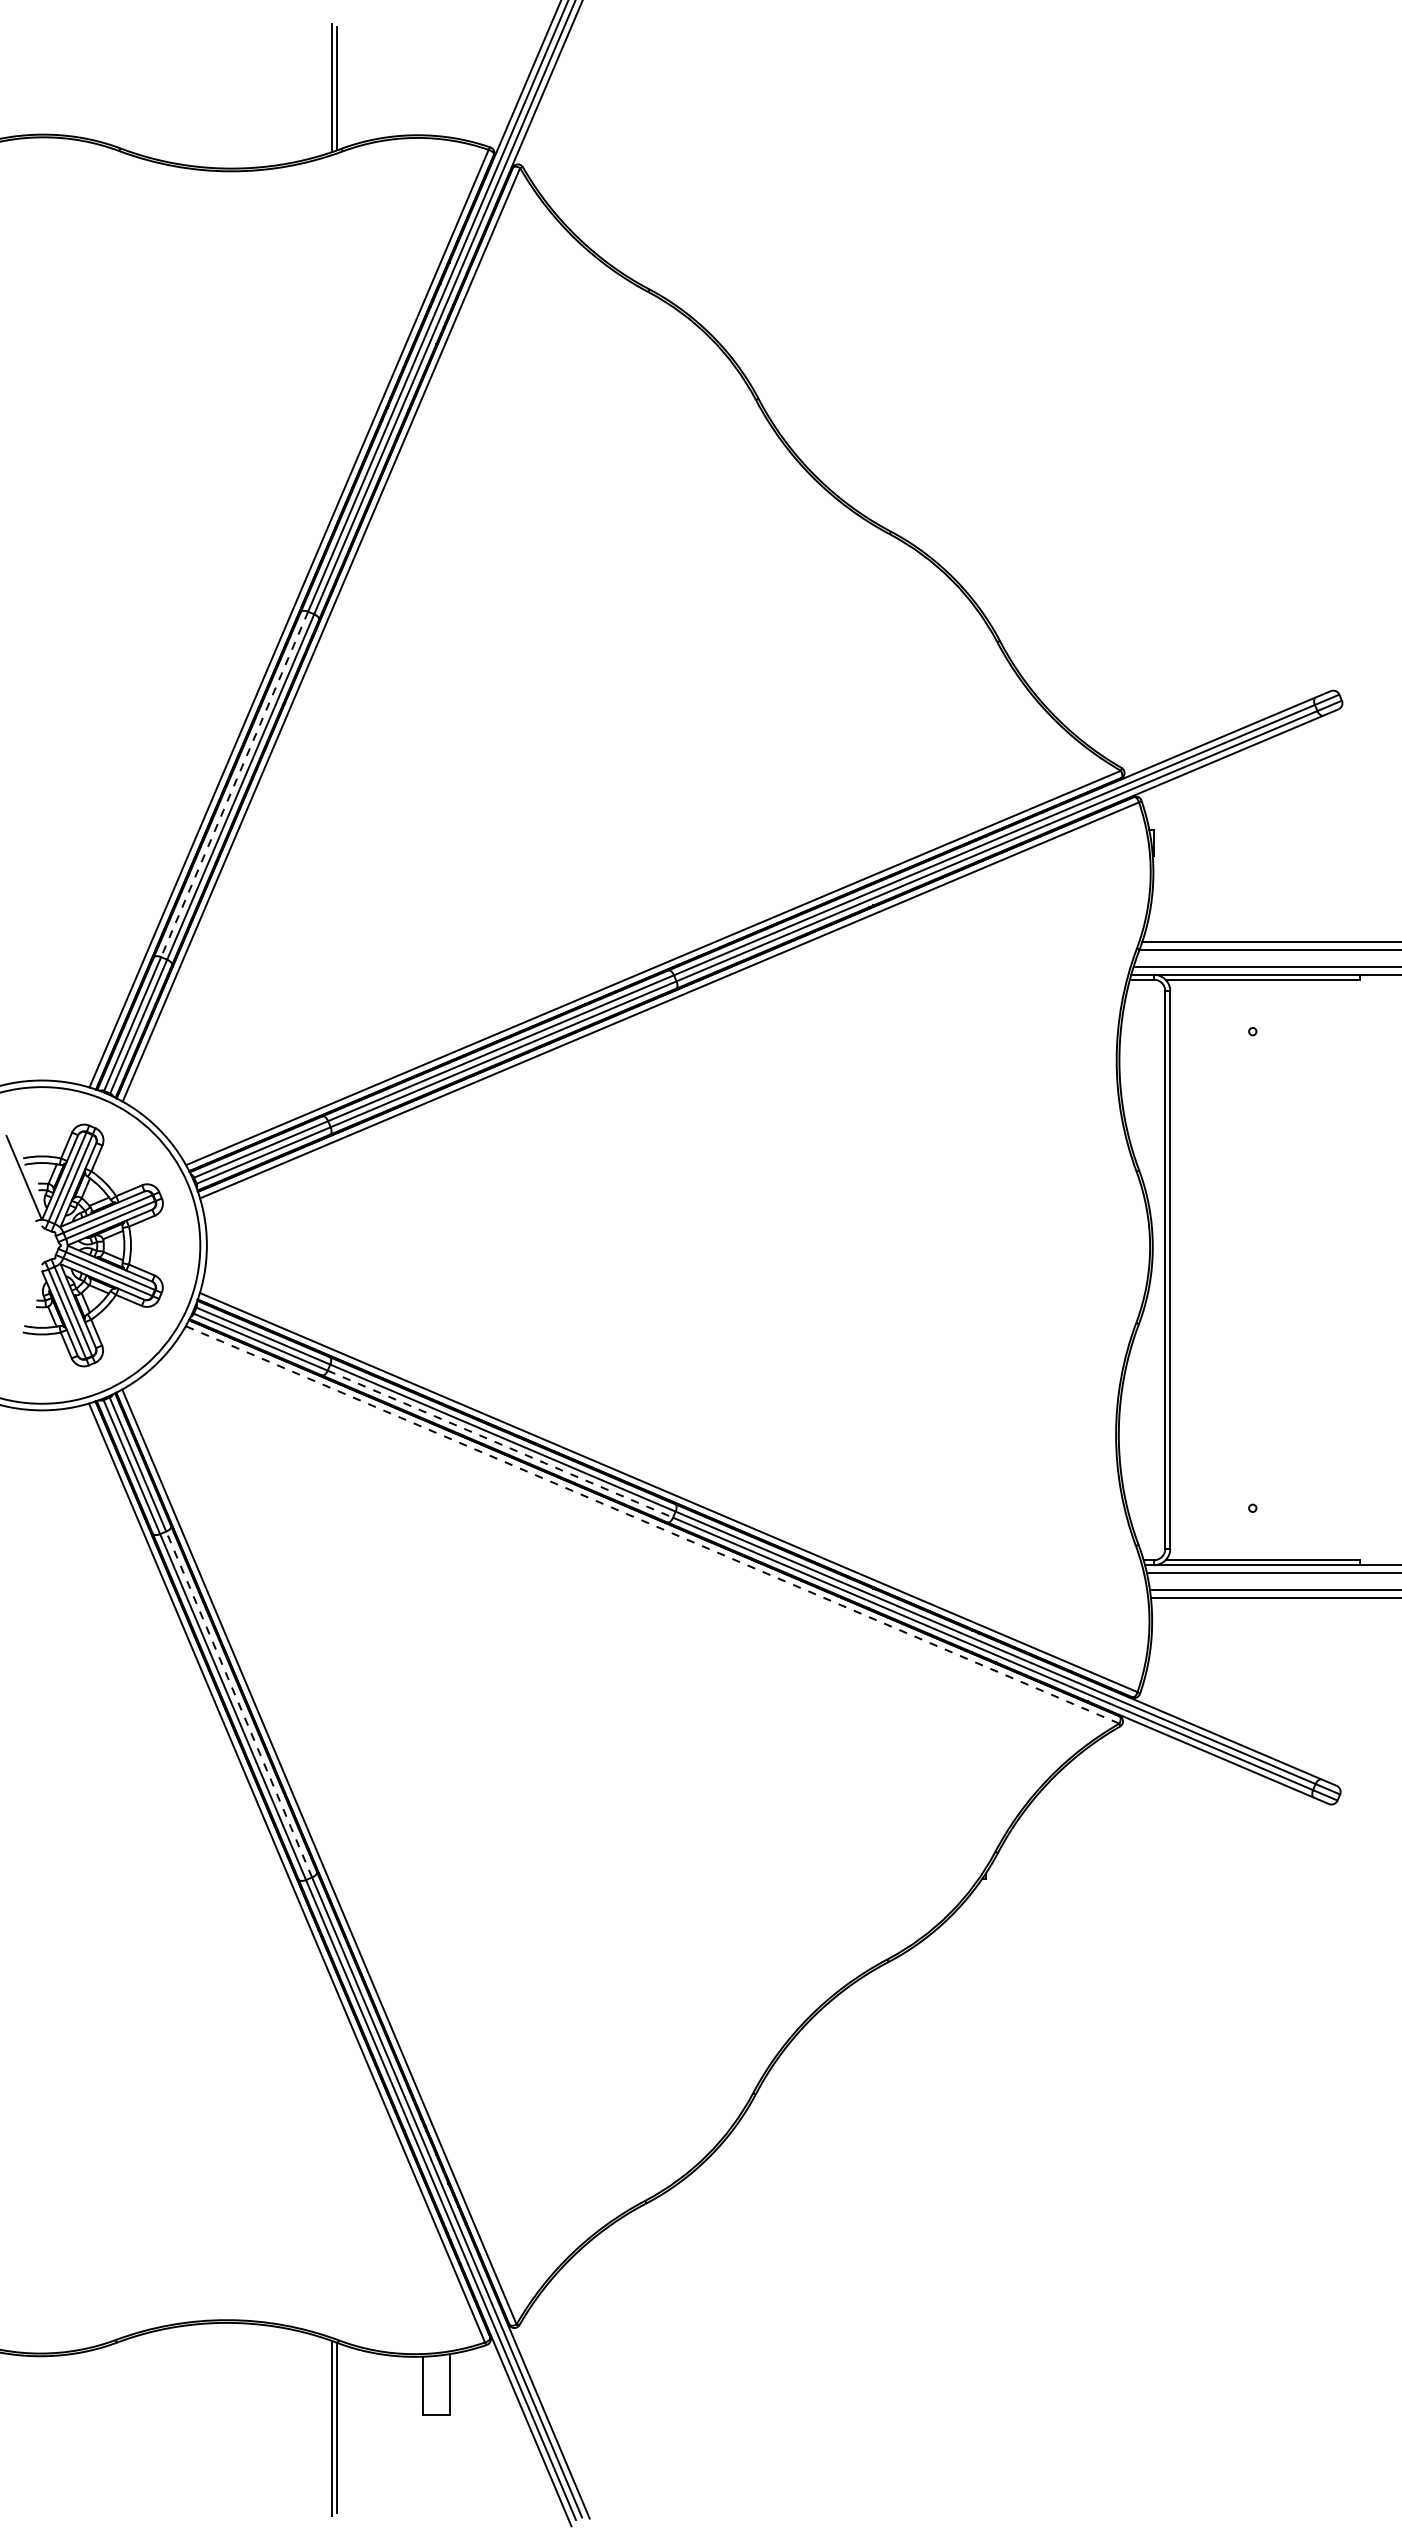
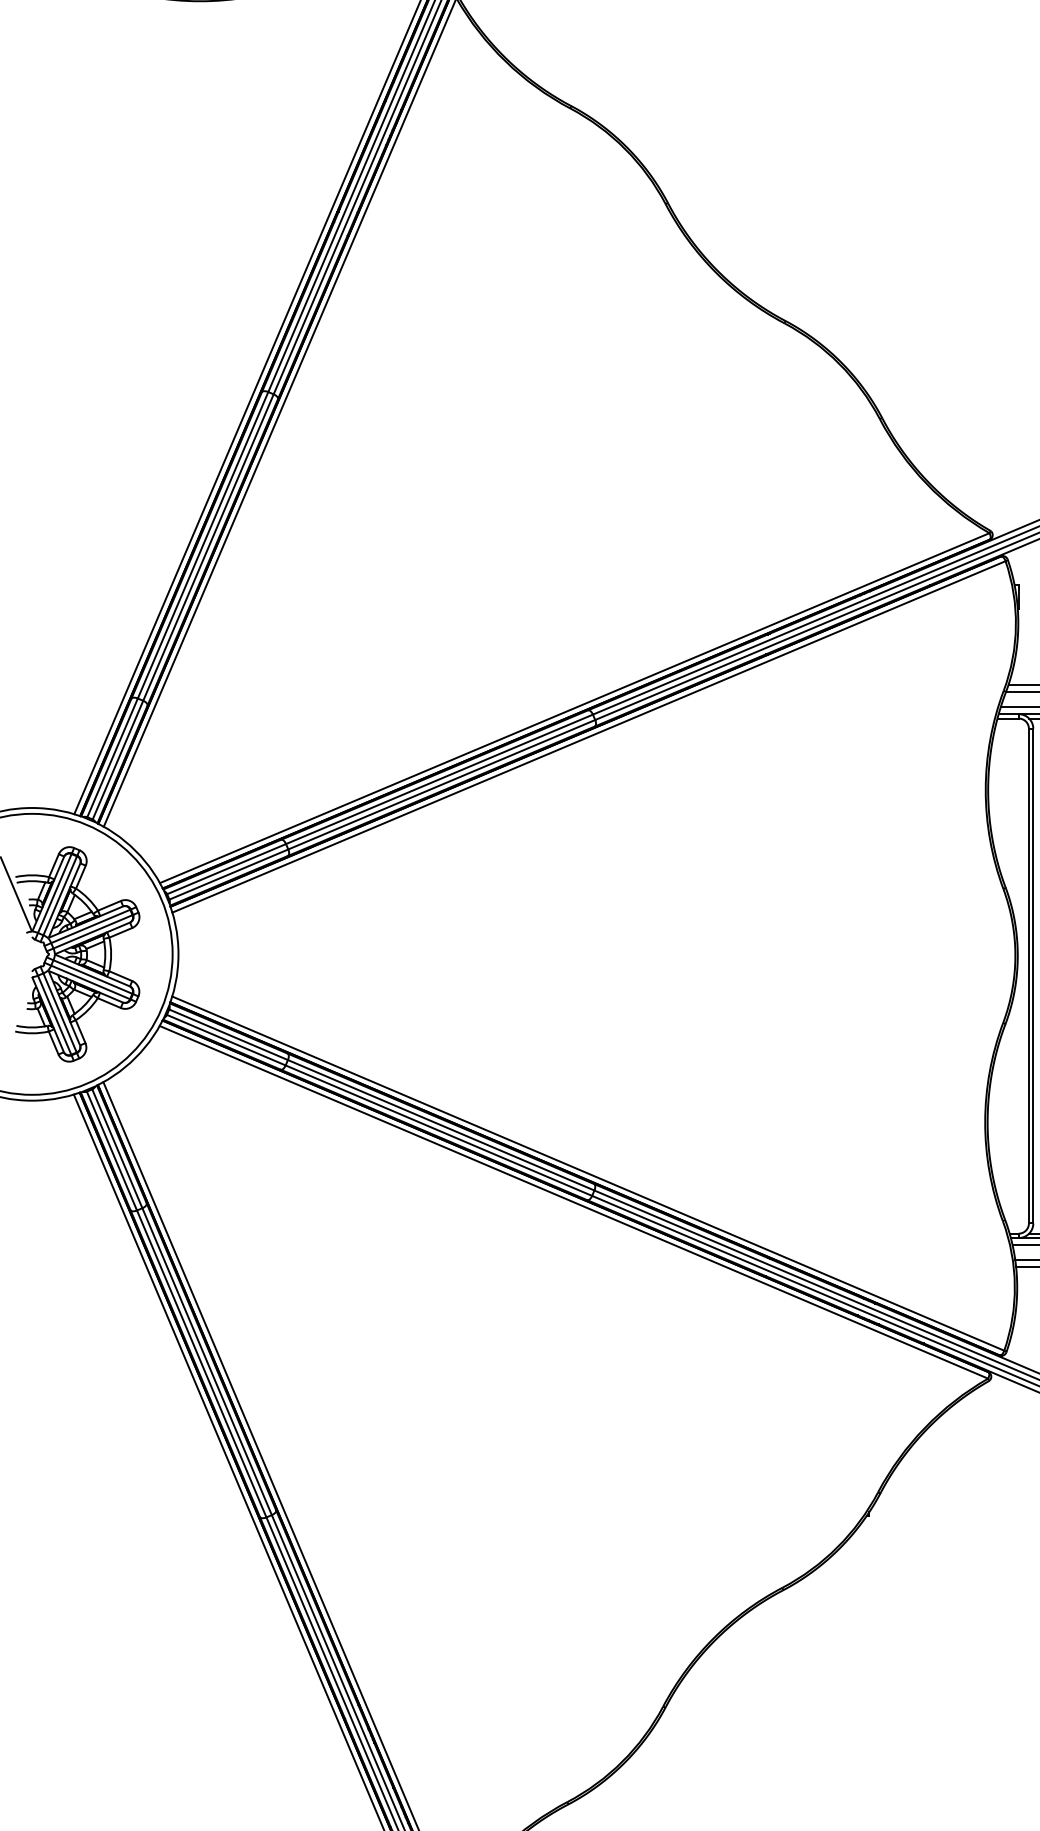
line: (234, 784) -> (202, 545), dashed -> solid
line: (500, 1444) -> (438, 1130), dashed -> solid
line: (652, 1524) -> (573, 1201), dashed -> solid
line: (239, 1704) -> (207, 1361), dashed -> solid

